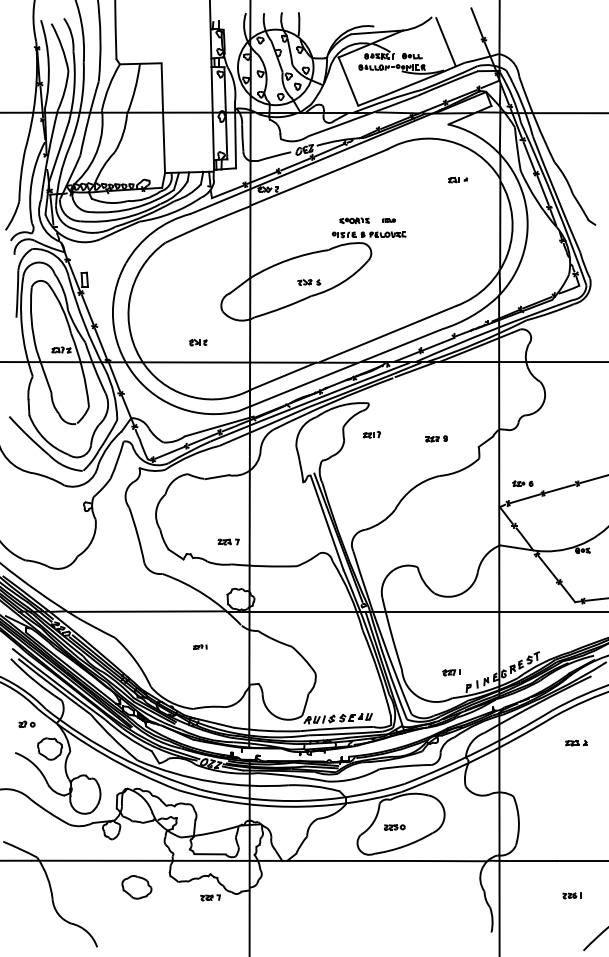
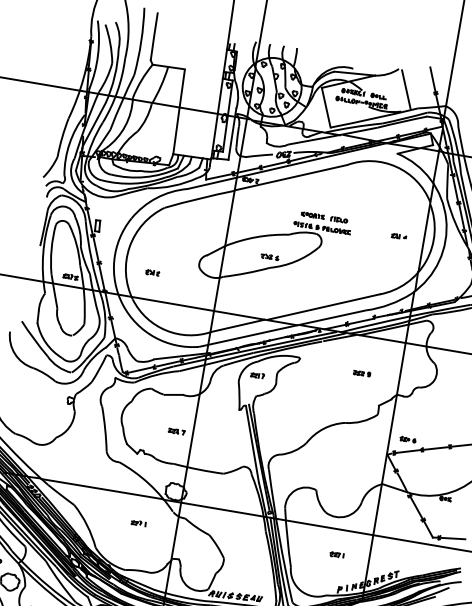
part: (457, 179) -> (398, 236), moved
part: (388, 220) -> (338, 219), size x1.67
part: (198, 342) -> (152, 272), moved
part: (371, 434) -> (257, 375), moved
part: (436, 438) -> (362, 373), moved
part: (228, 541) -> (176, 431), moved
part: (200, 646) -> (138, 522), size x1.43
part: (451, 672) -> (336, 554), moved

